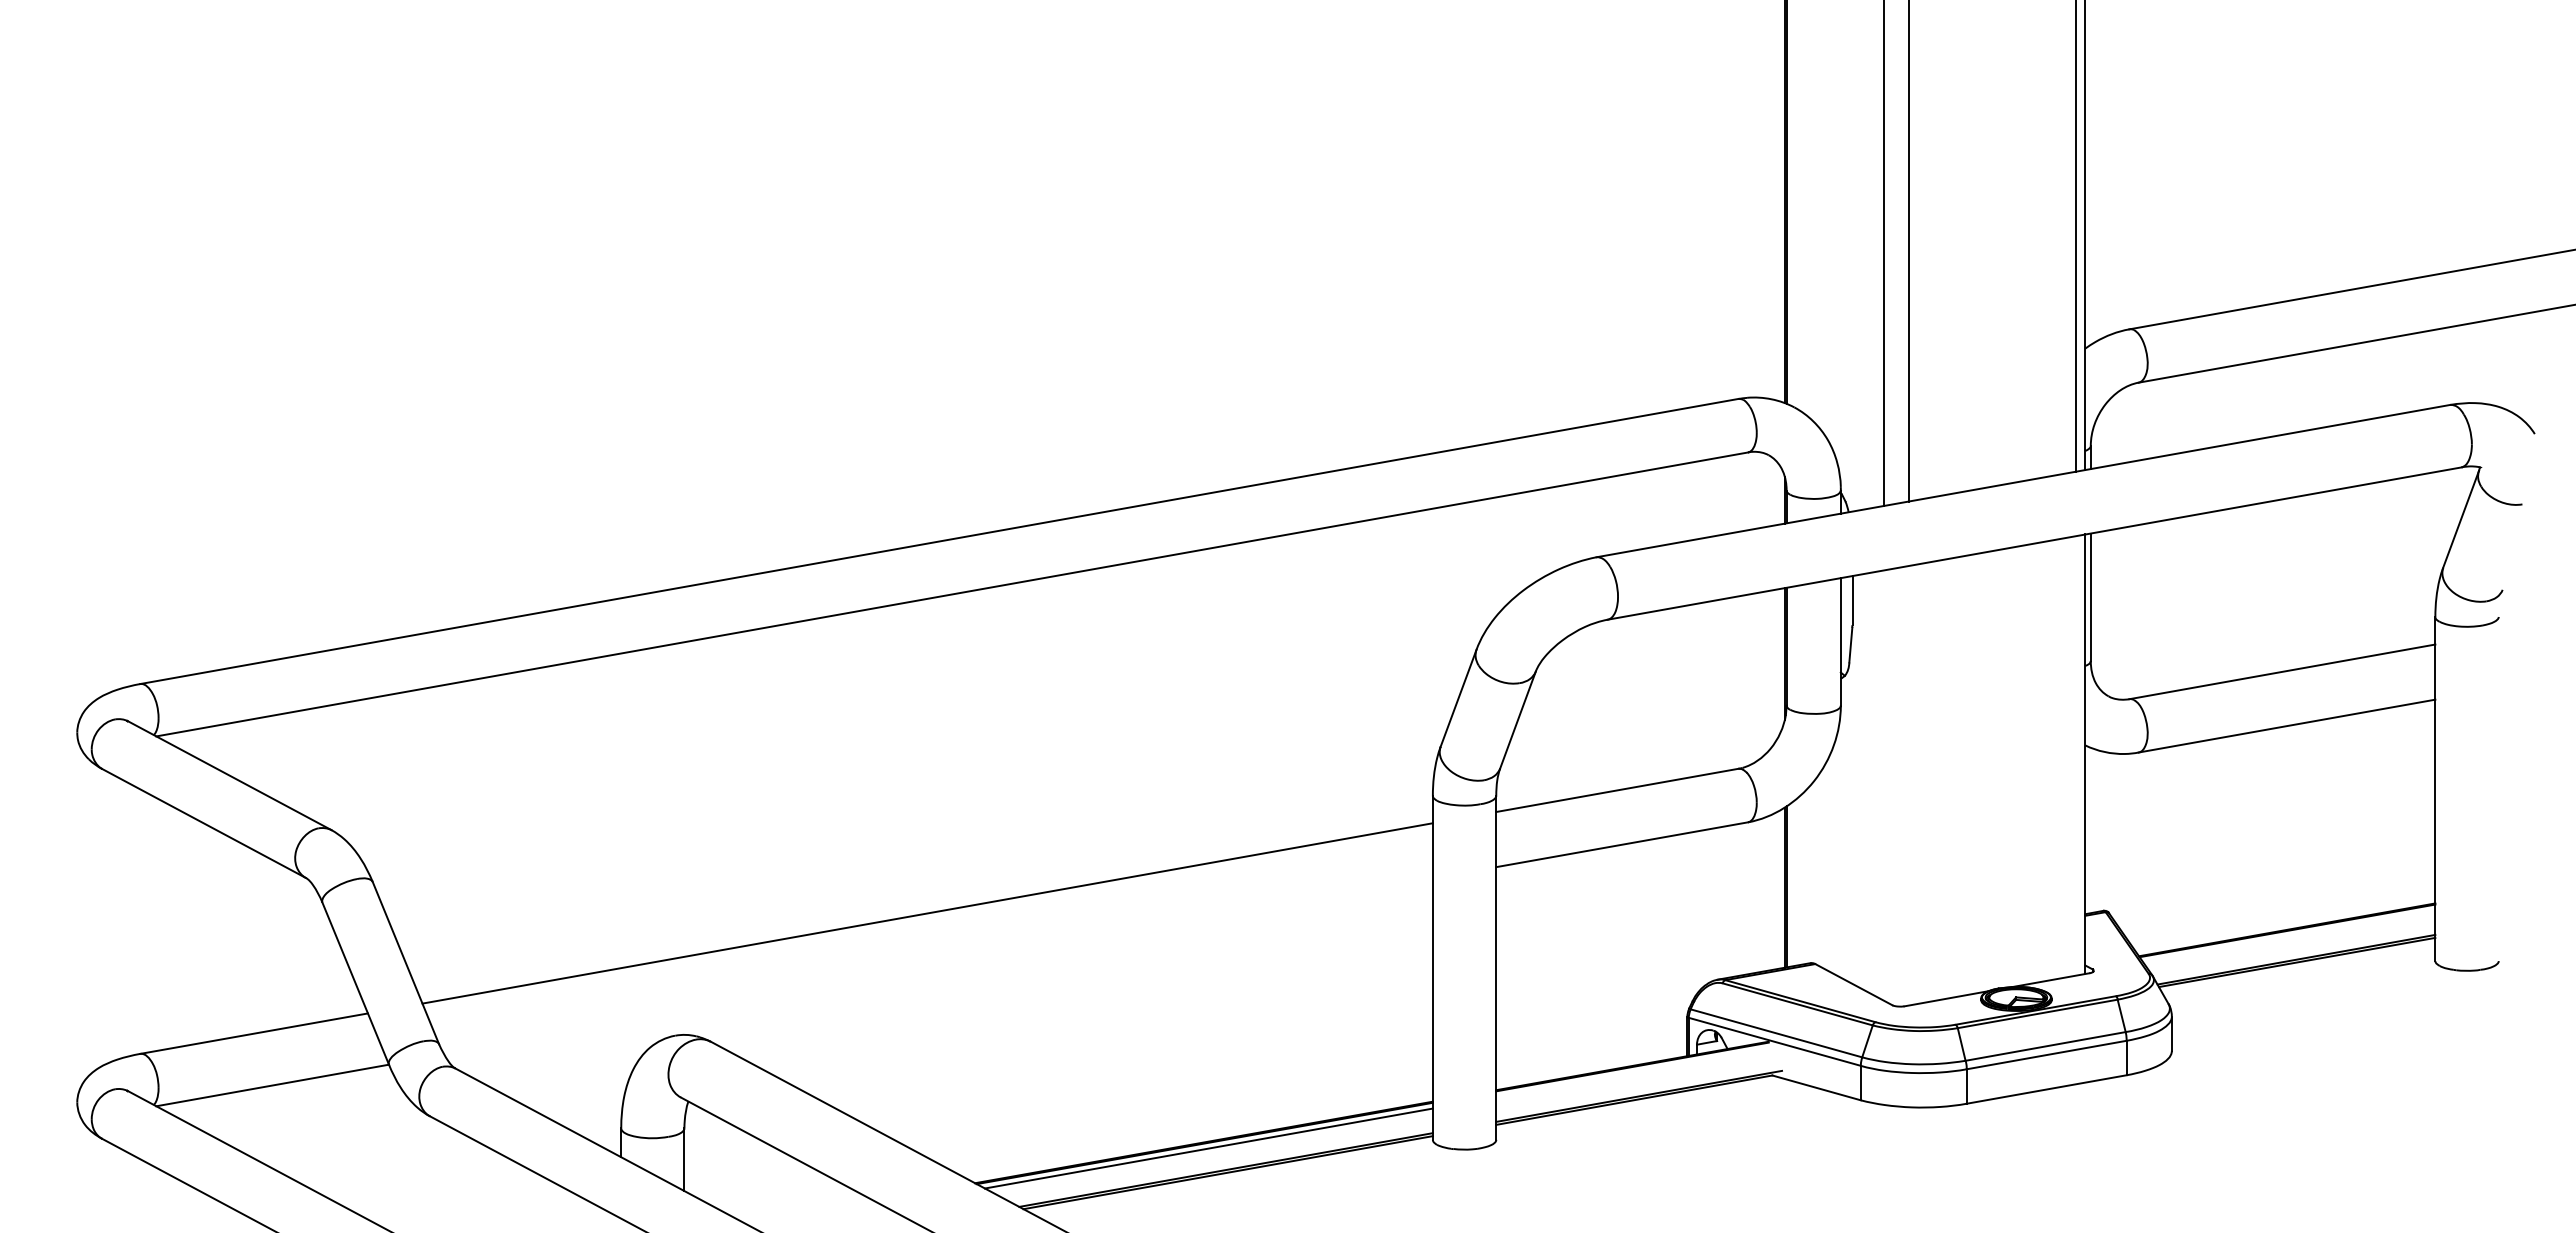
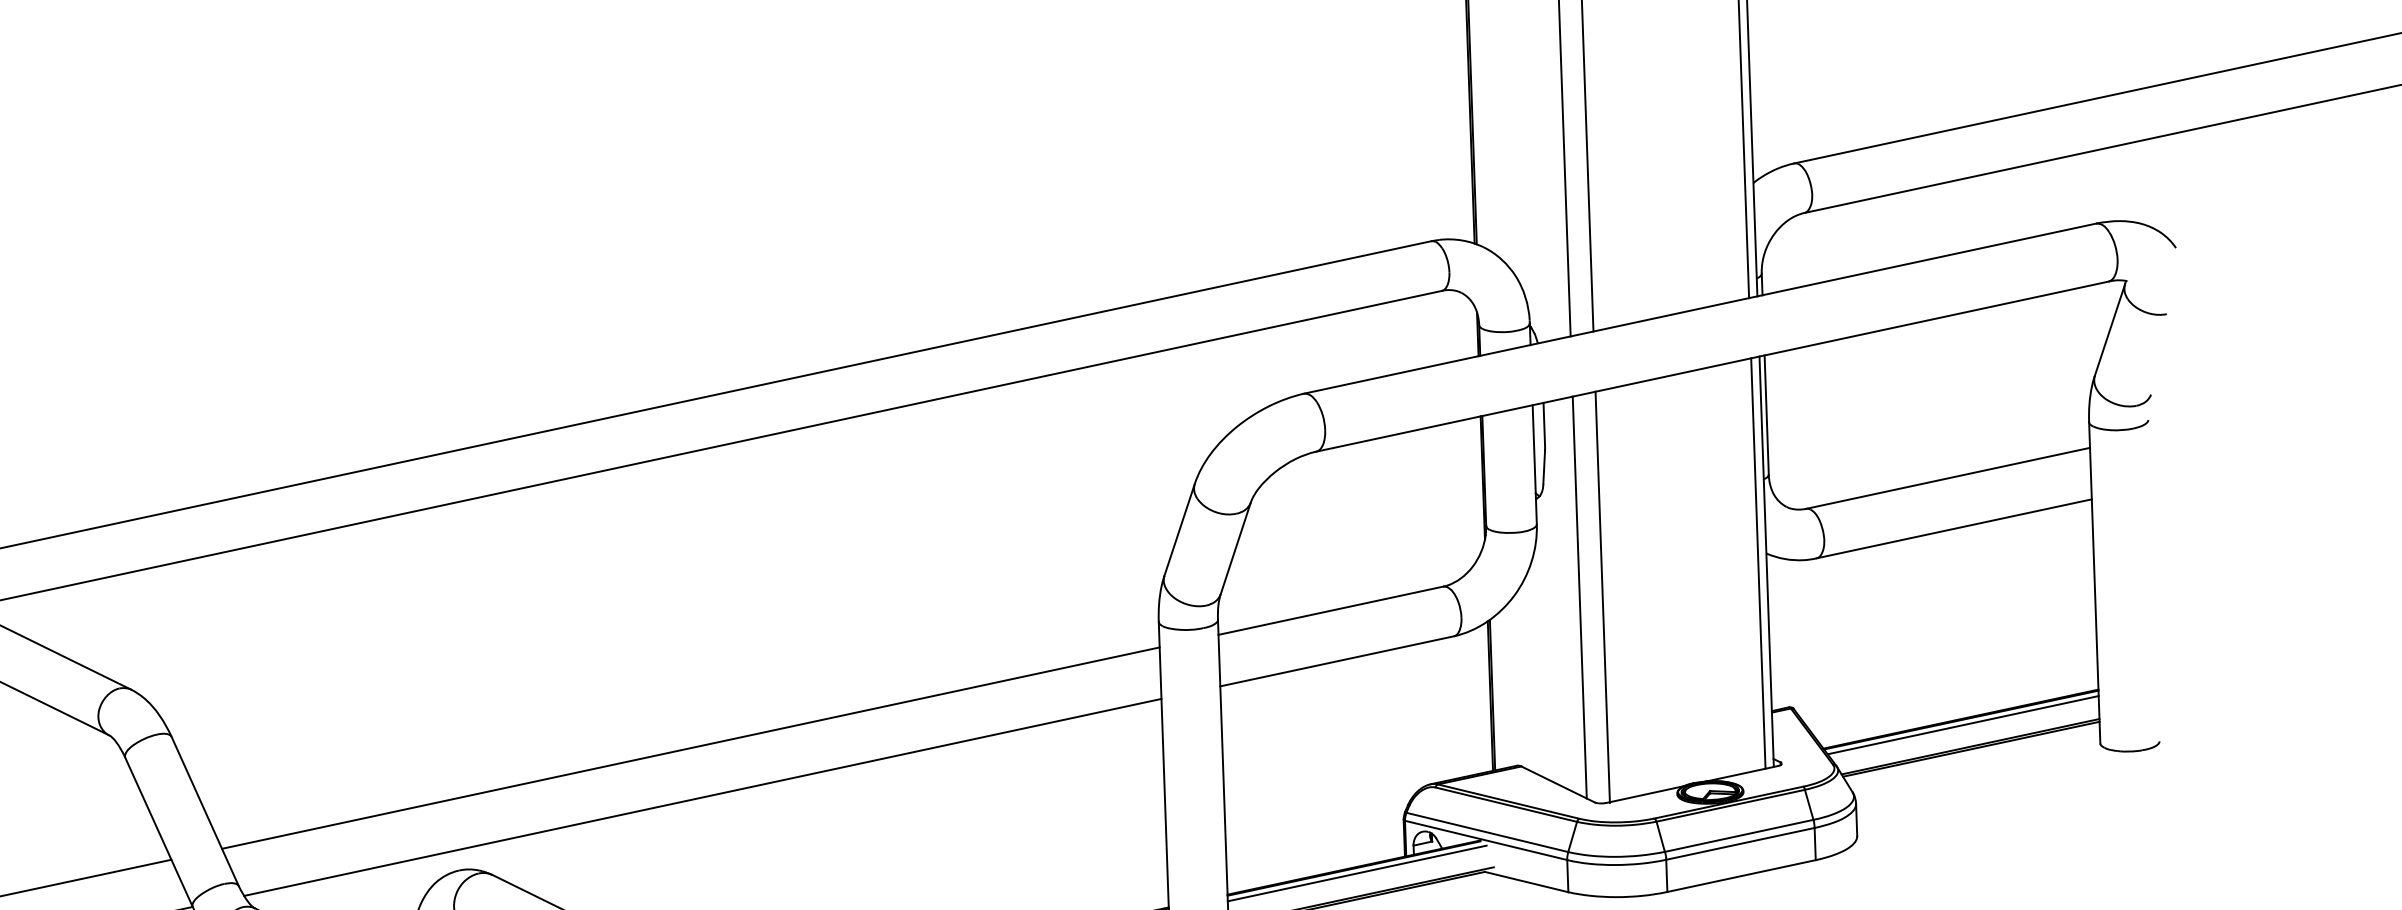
line: (2076, 755) -> (1758, 563), added
line: (1884, 785) -> (1580, 597), added
line: (1908, 785) -> (1602, 596), added
line: (2289, 936) -> (1963, 725), added
line: (938, 966) -> (702, 797), added
line: (1635, 1072) -> (1357, 873), added

